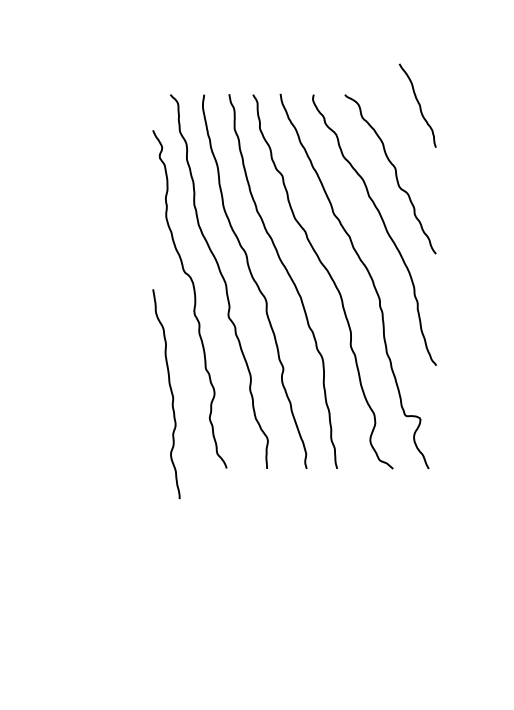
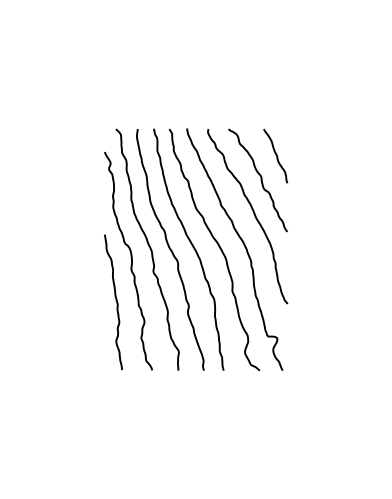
curve: (417, 104) -> (275, 155), moved
curve: (169, 391) -> (115, 300), moved

